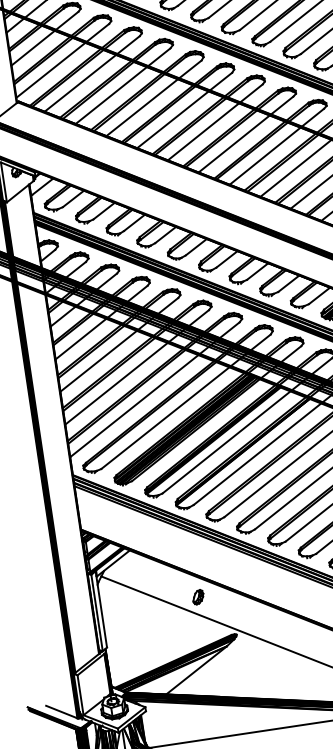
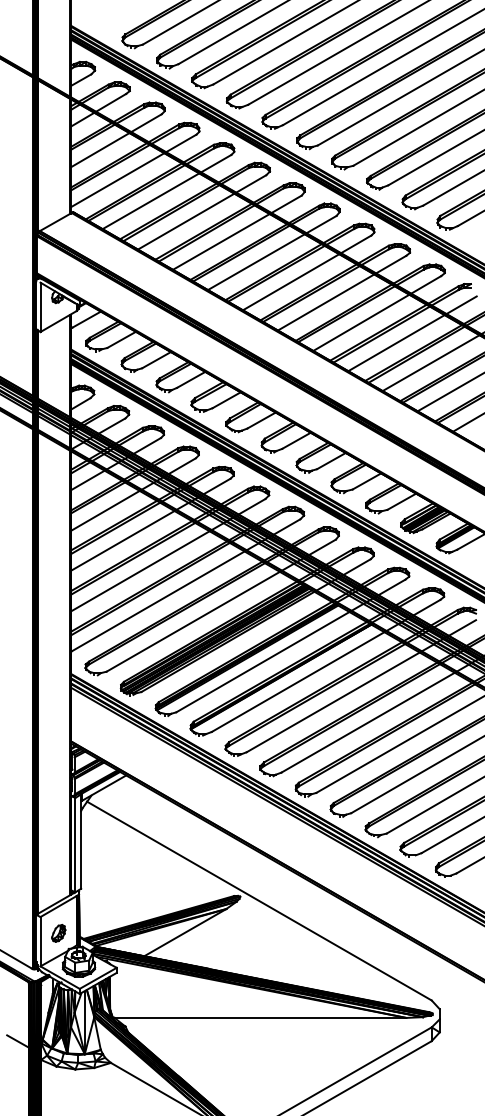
part: (198, 597) -> (58, 933), moved

